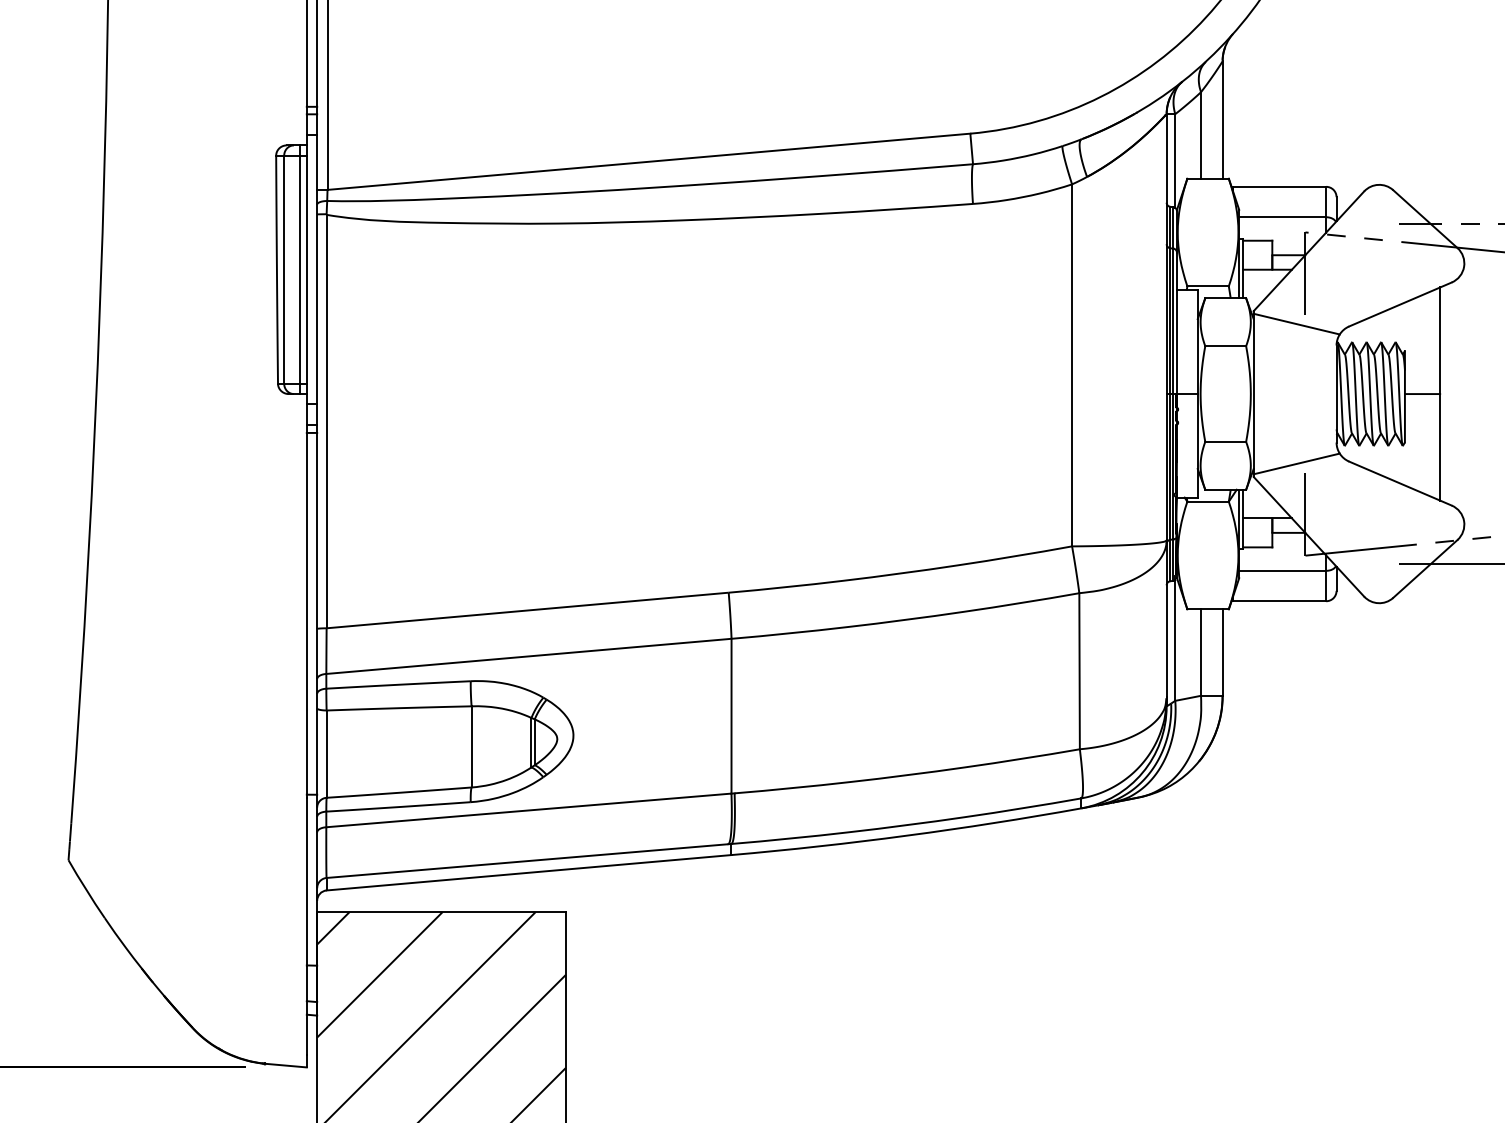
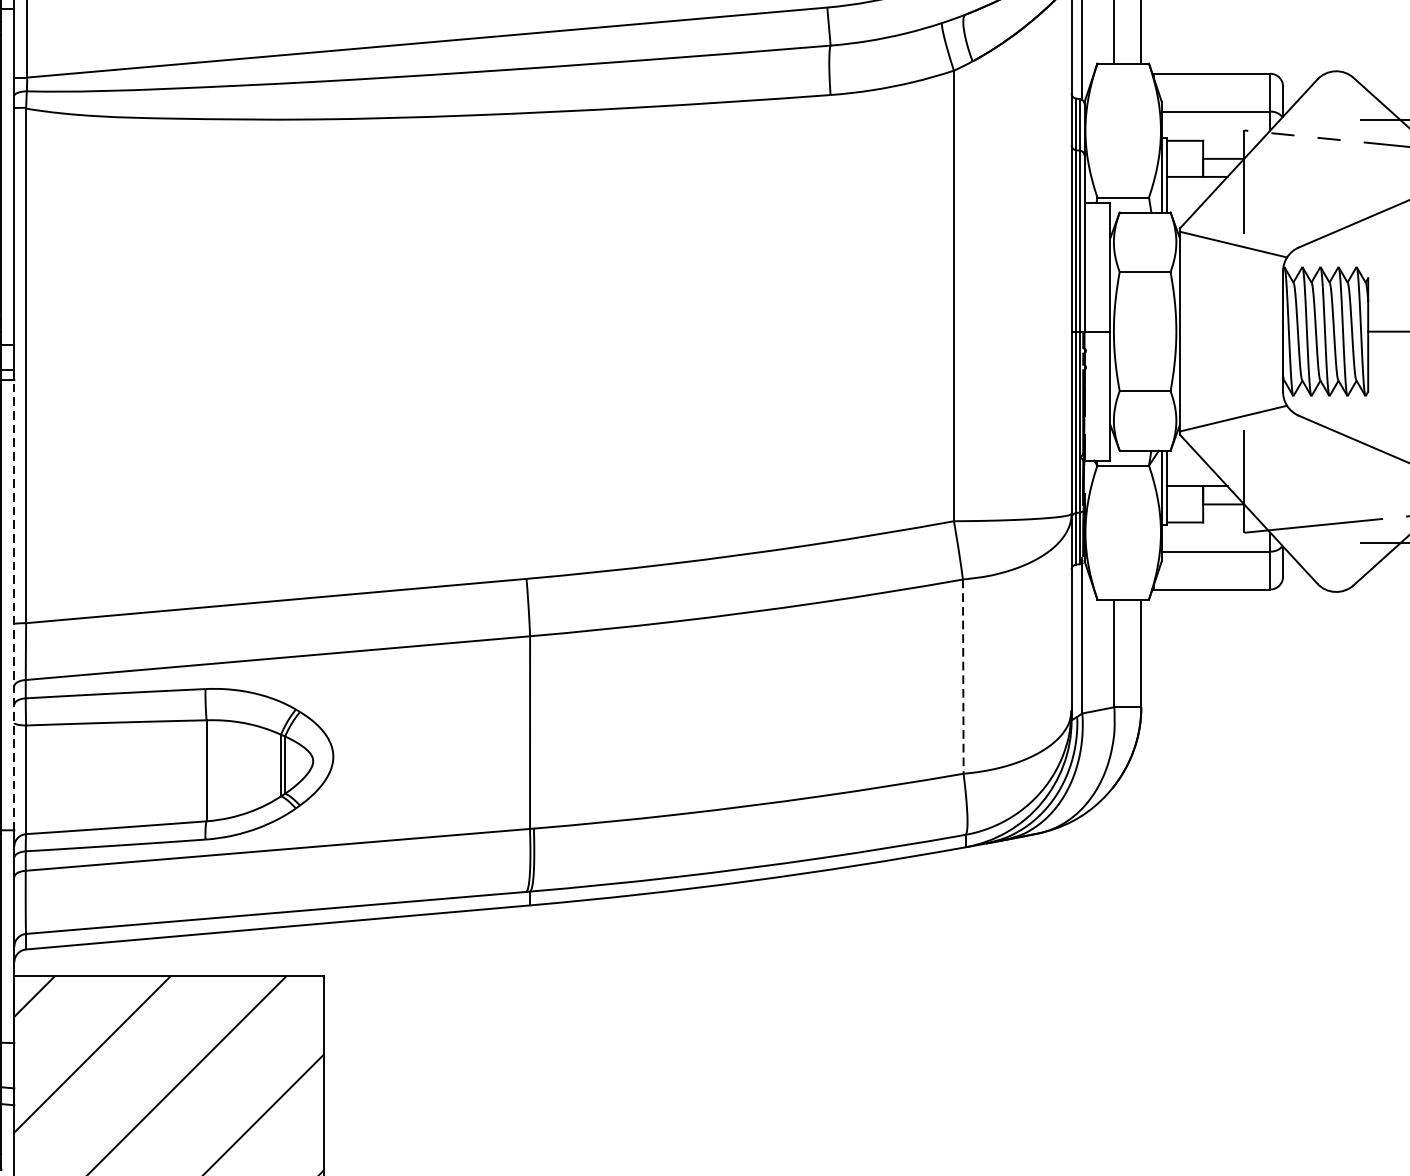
line: (317, 613) -> (14, 604), solid -> dashed
line: (1079, 671) -> (963, 676), solid -> dashed

